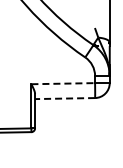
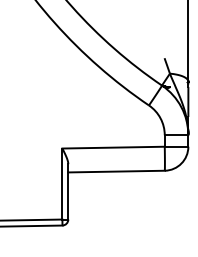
line: (63, 83) -> (113, 147), dashed -> solid
line: (64, 98) -> (115, 171), dashed -> solid

